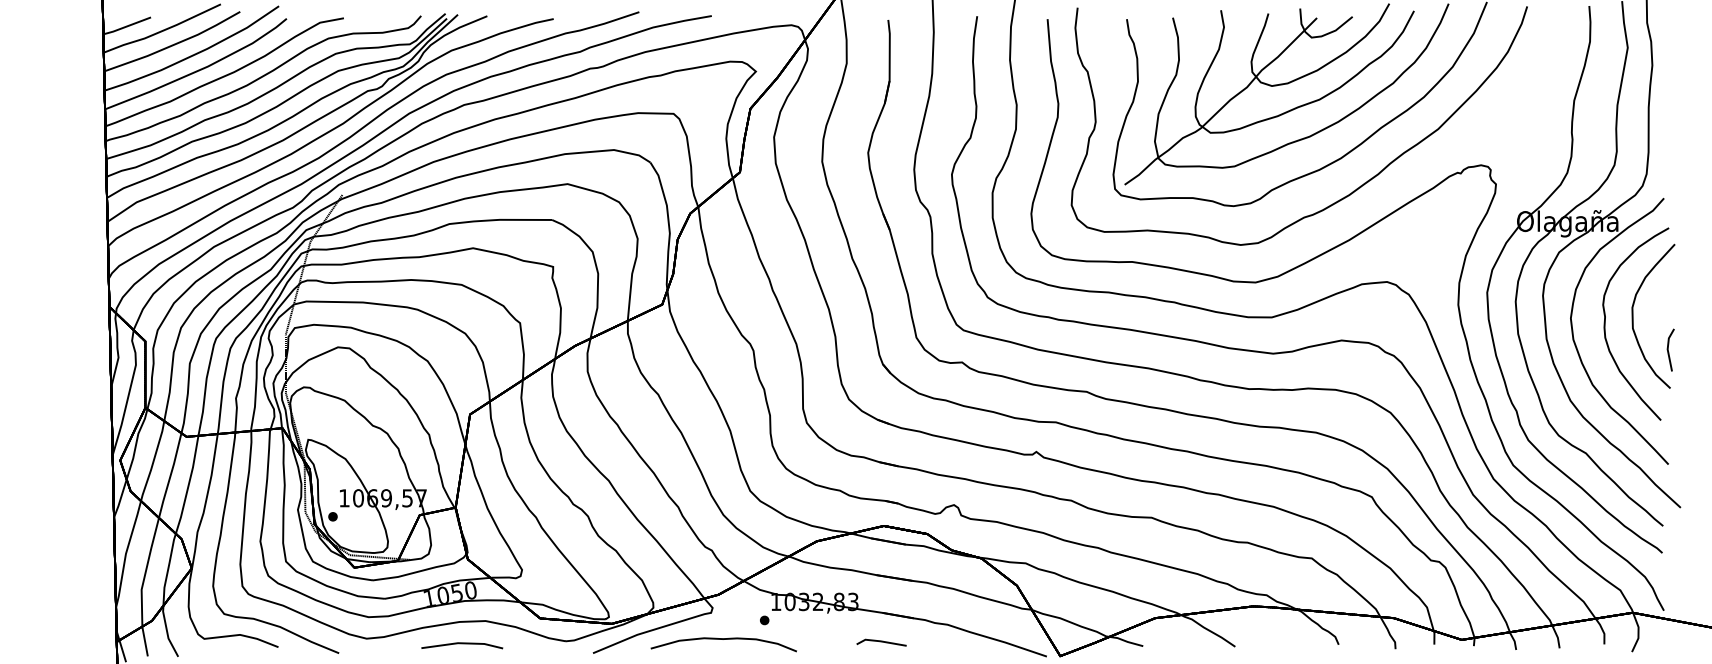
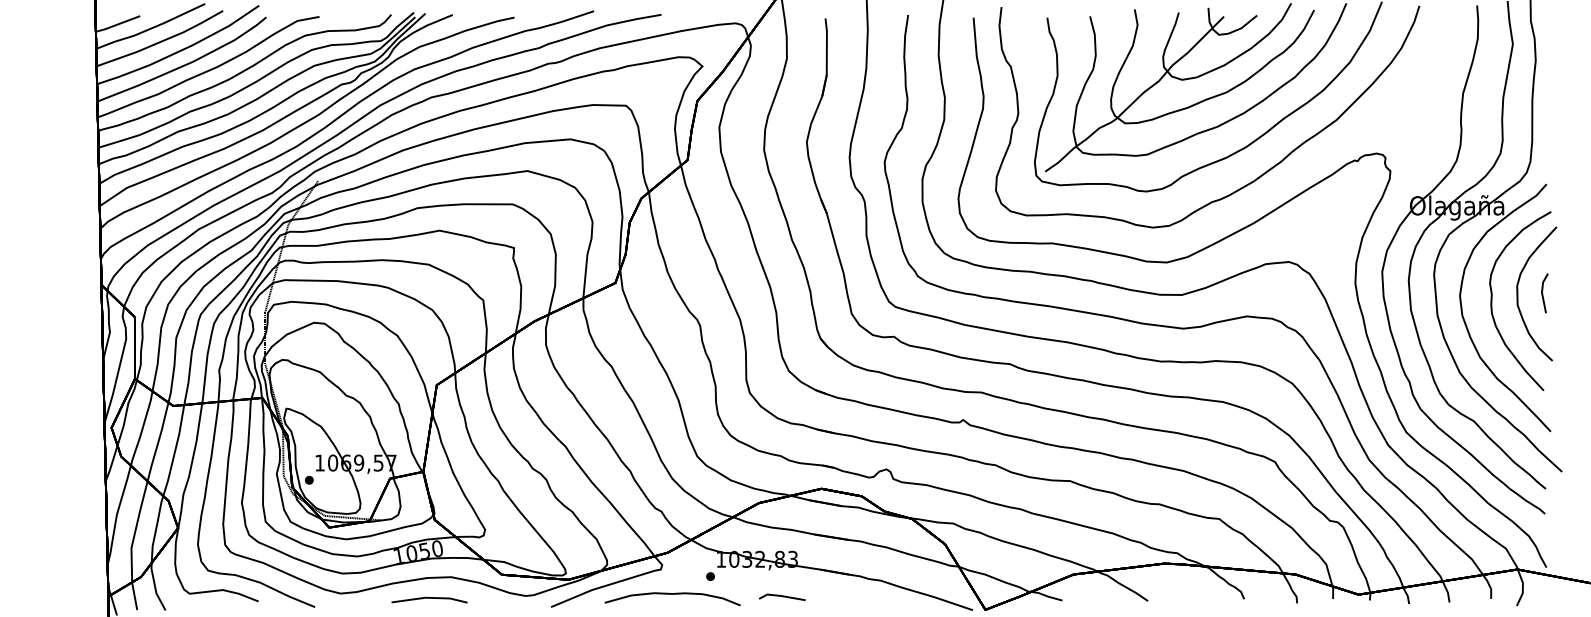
part: (1670, 350) -> (1544, 293), moved
line: (881, 641) -> (782, 596), moved

